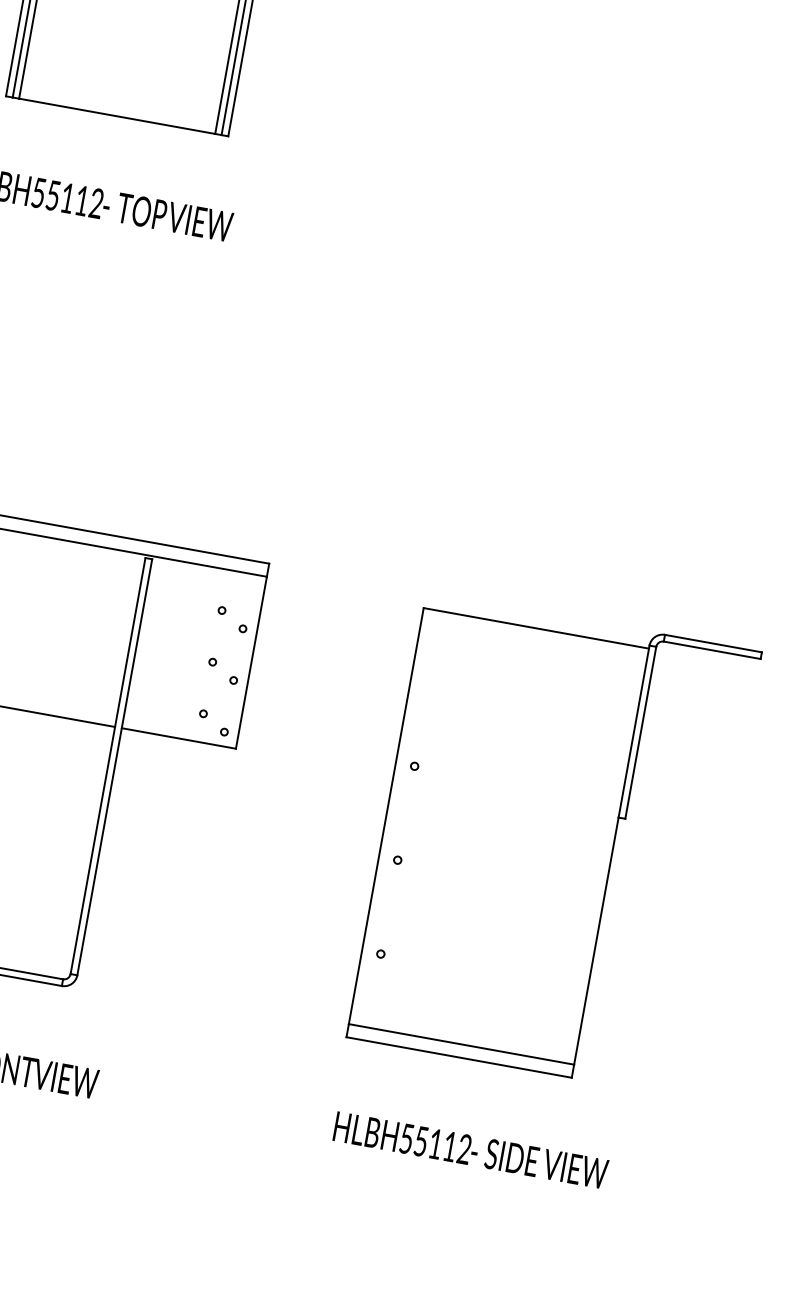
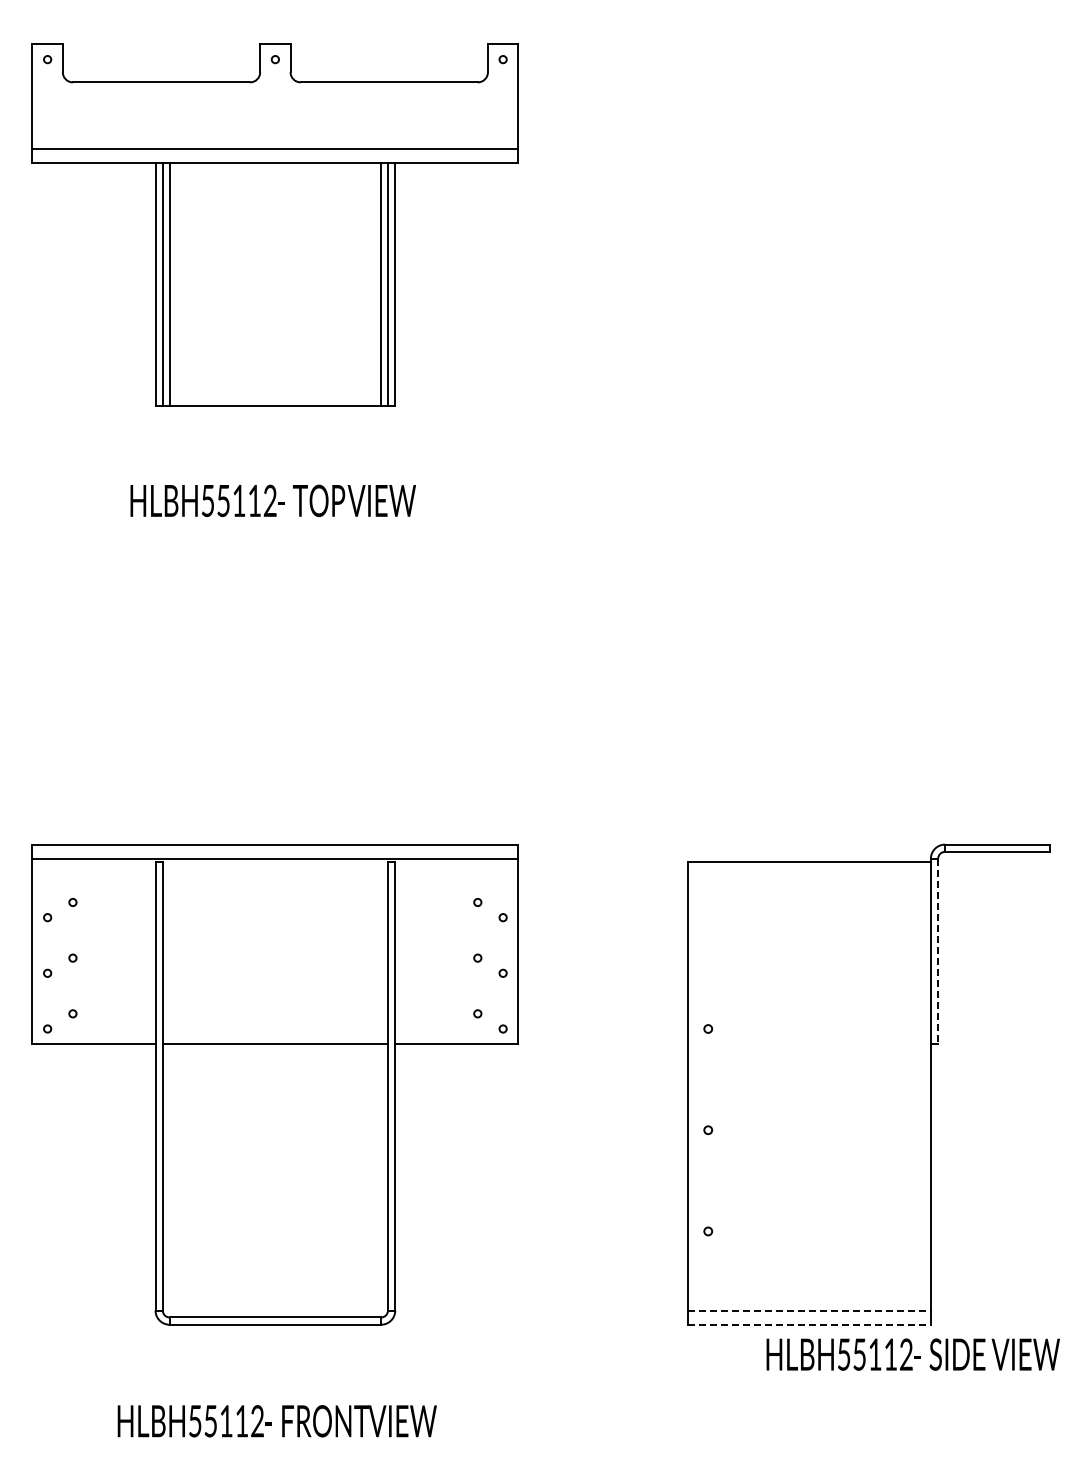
line: (641, 732) -> (938, 951), solid -> dashed
line: (461, 1044) -> (809, 1310), solid -> dashed
line: (459, 1057) -> (809, 1324), solid -> dashed
text: (470, 1150) -> (912, 1354), moved

